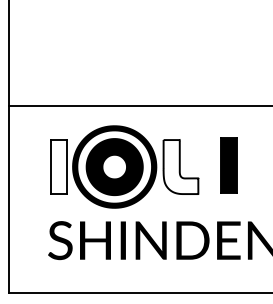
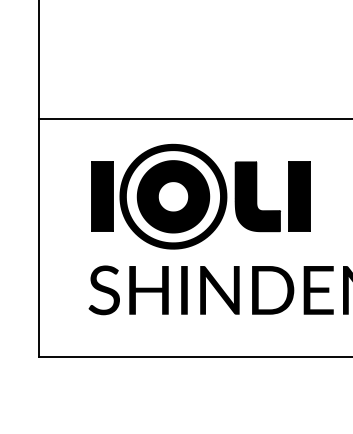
part: (228, 165) -> (299, 196), moved
fill: (58, 166) -> (102, 196), added
fill: (180, 166) -> (257, 196), added

